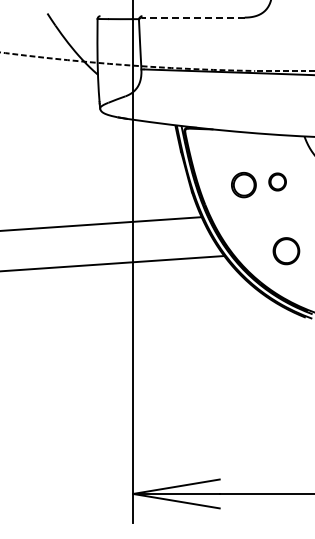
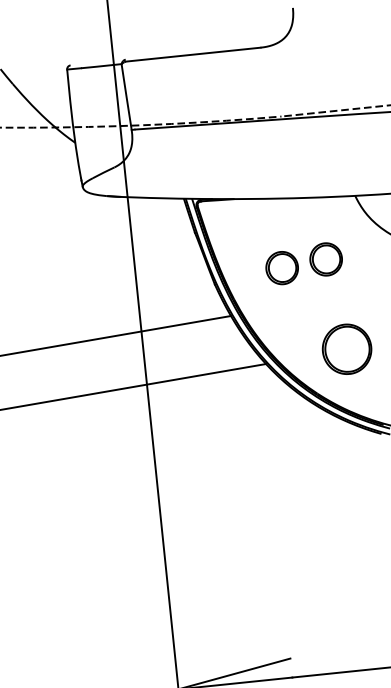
line: (193, 17) -> (193, 54), dashed -> solid
part: (277, 181) -> (325, 258), size x1.43
part: (286, 250) -> (347, 348), size x1.43

